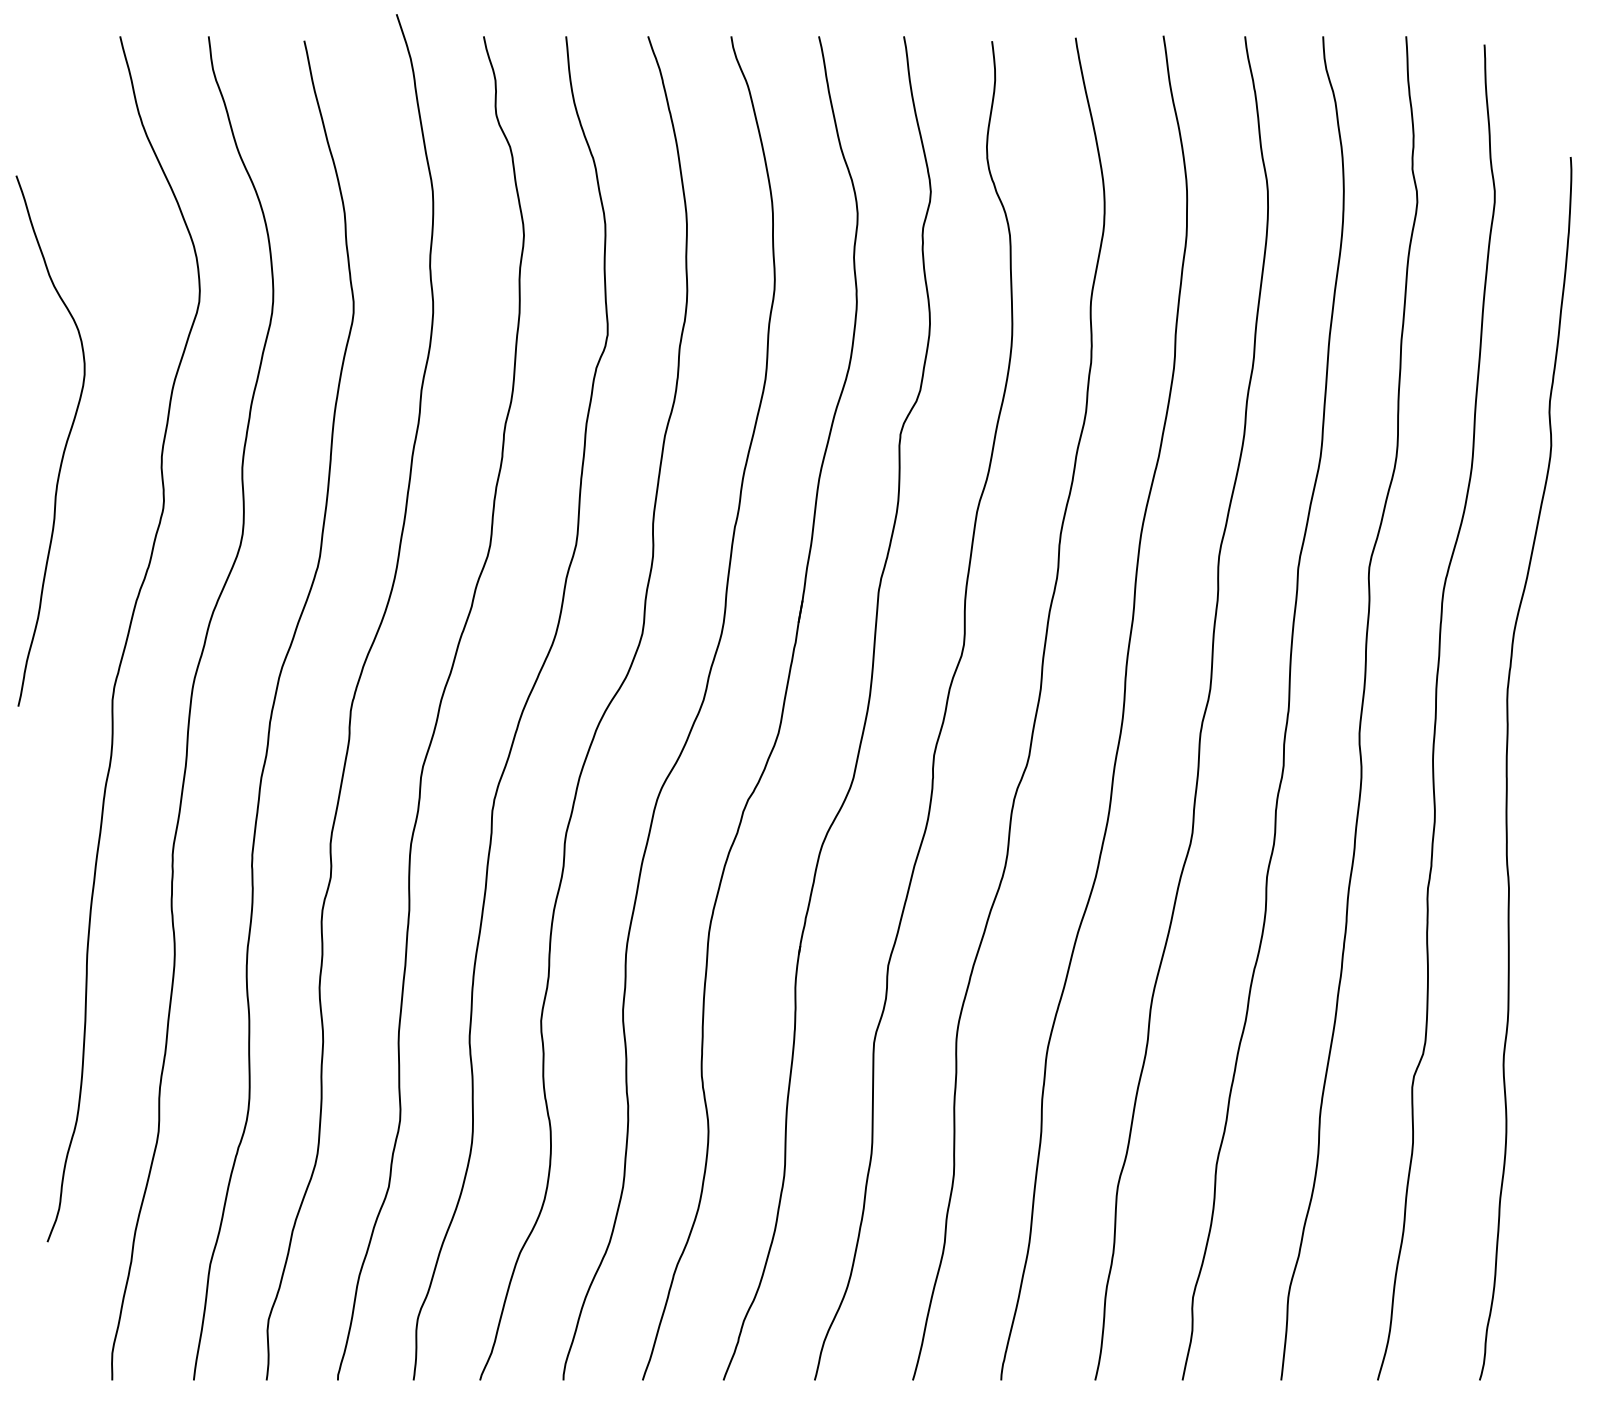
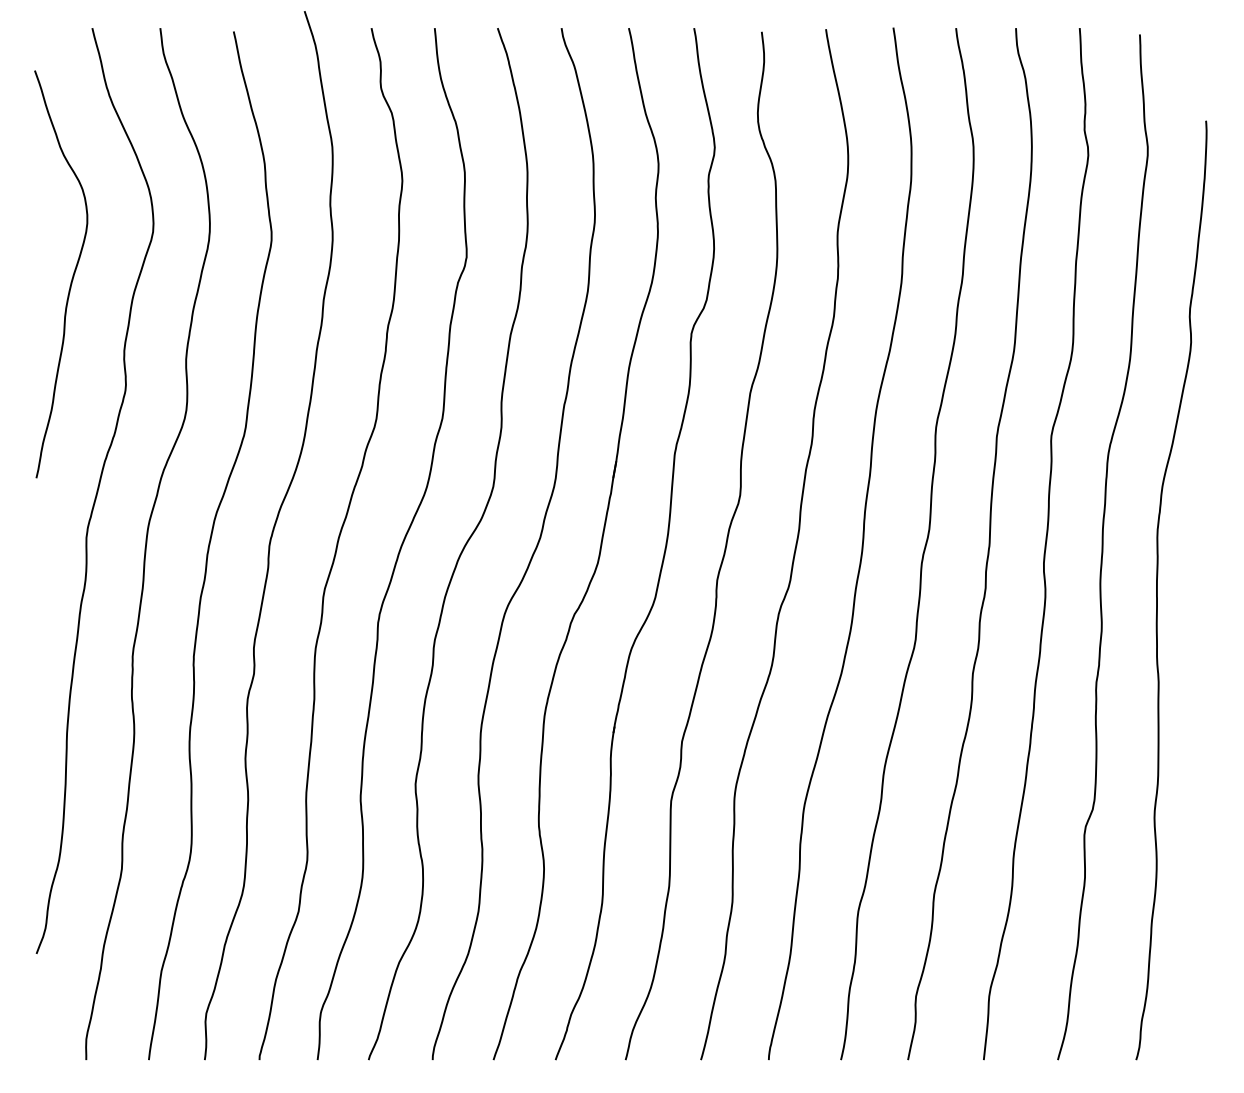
curve: (65, 442) -> (72, 275), moved

